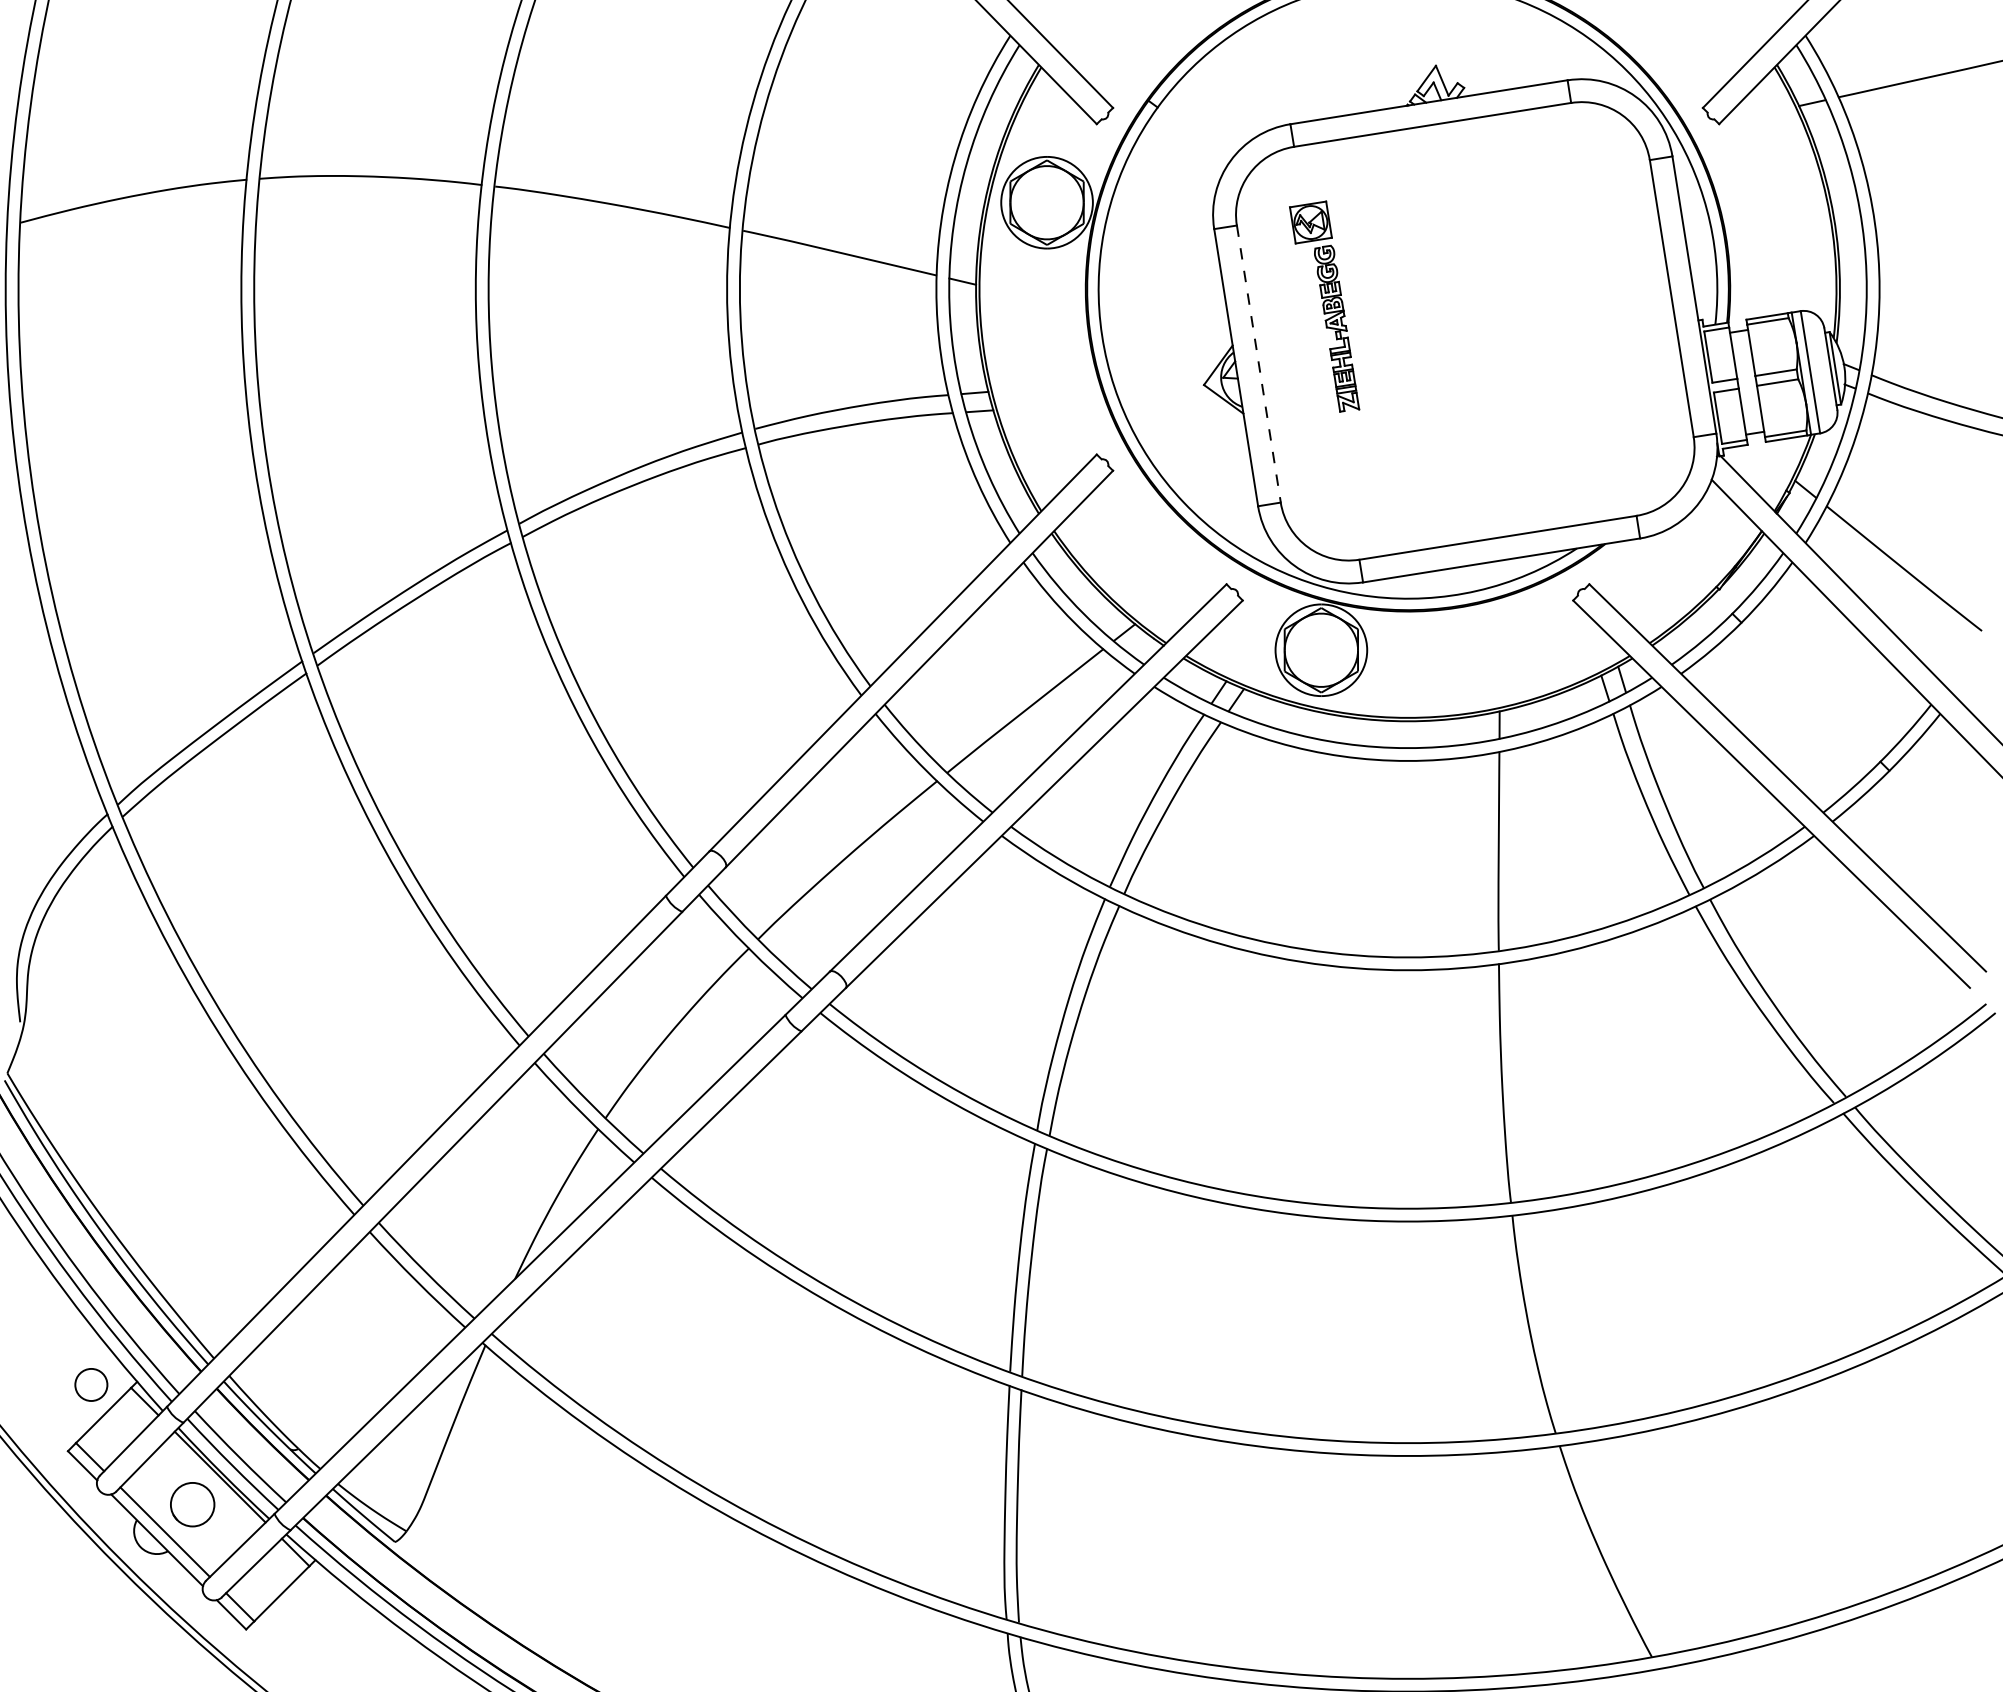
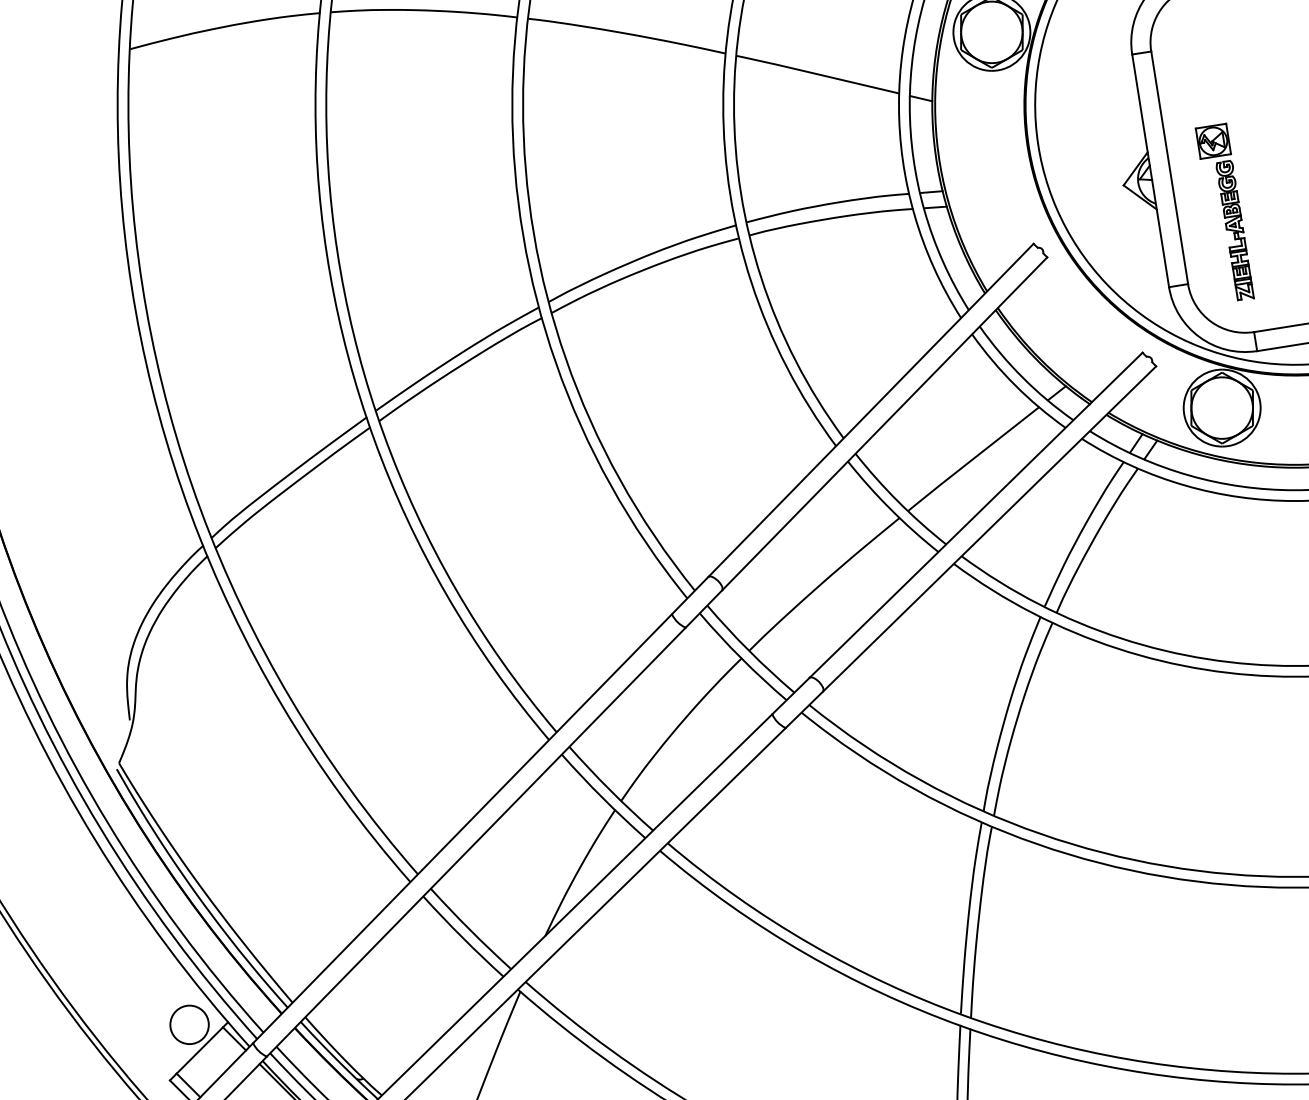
part: (1324, 306) -> (1224, 211), moved
line: (1258, 364) -> (1169, 168), dashed -> solid
circle: (91, 1384) -> (189, 1024), size x1.43

